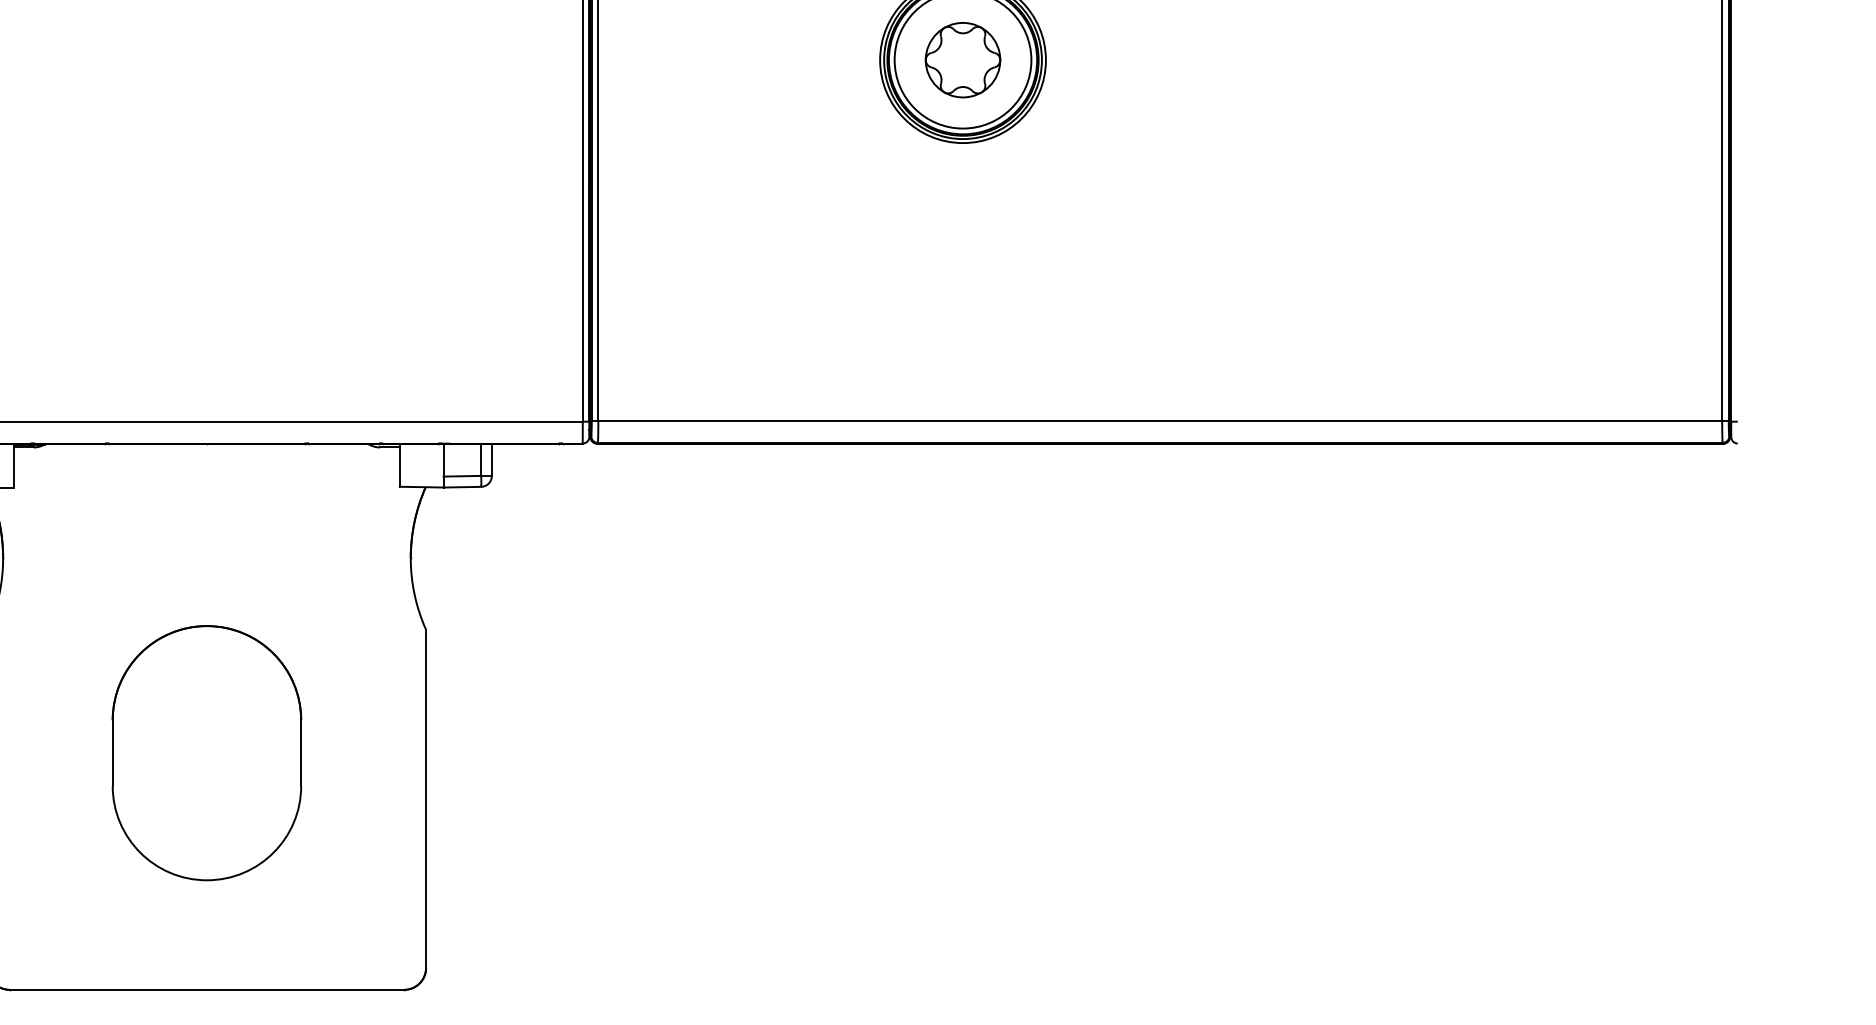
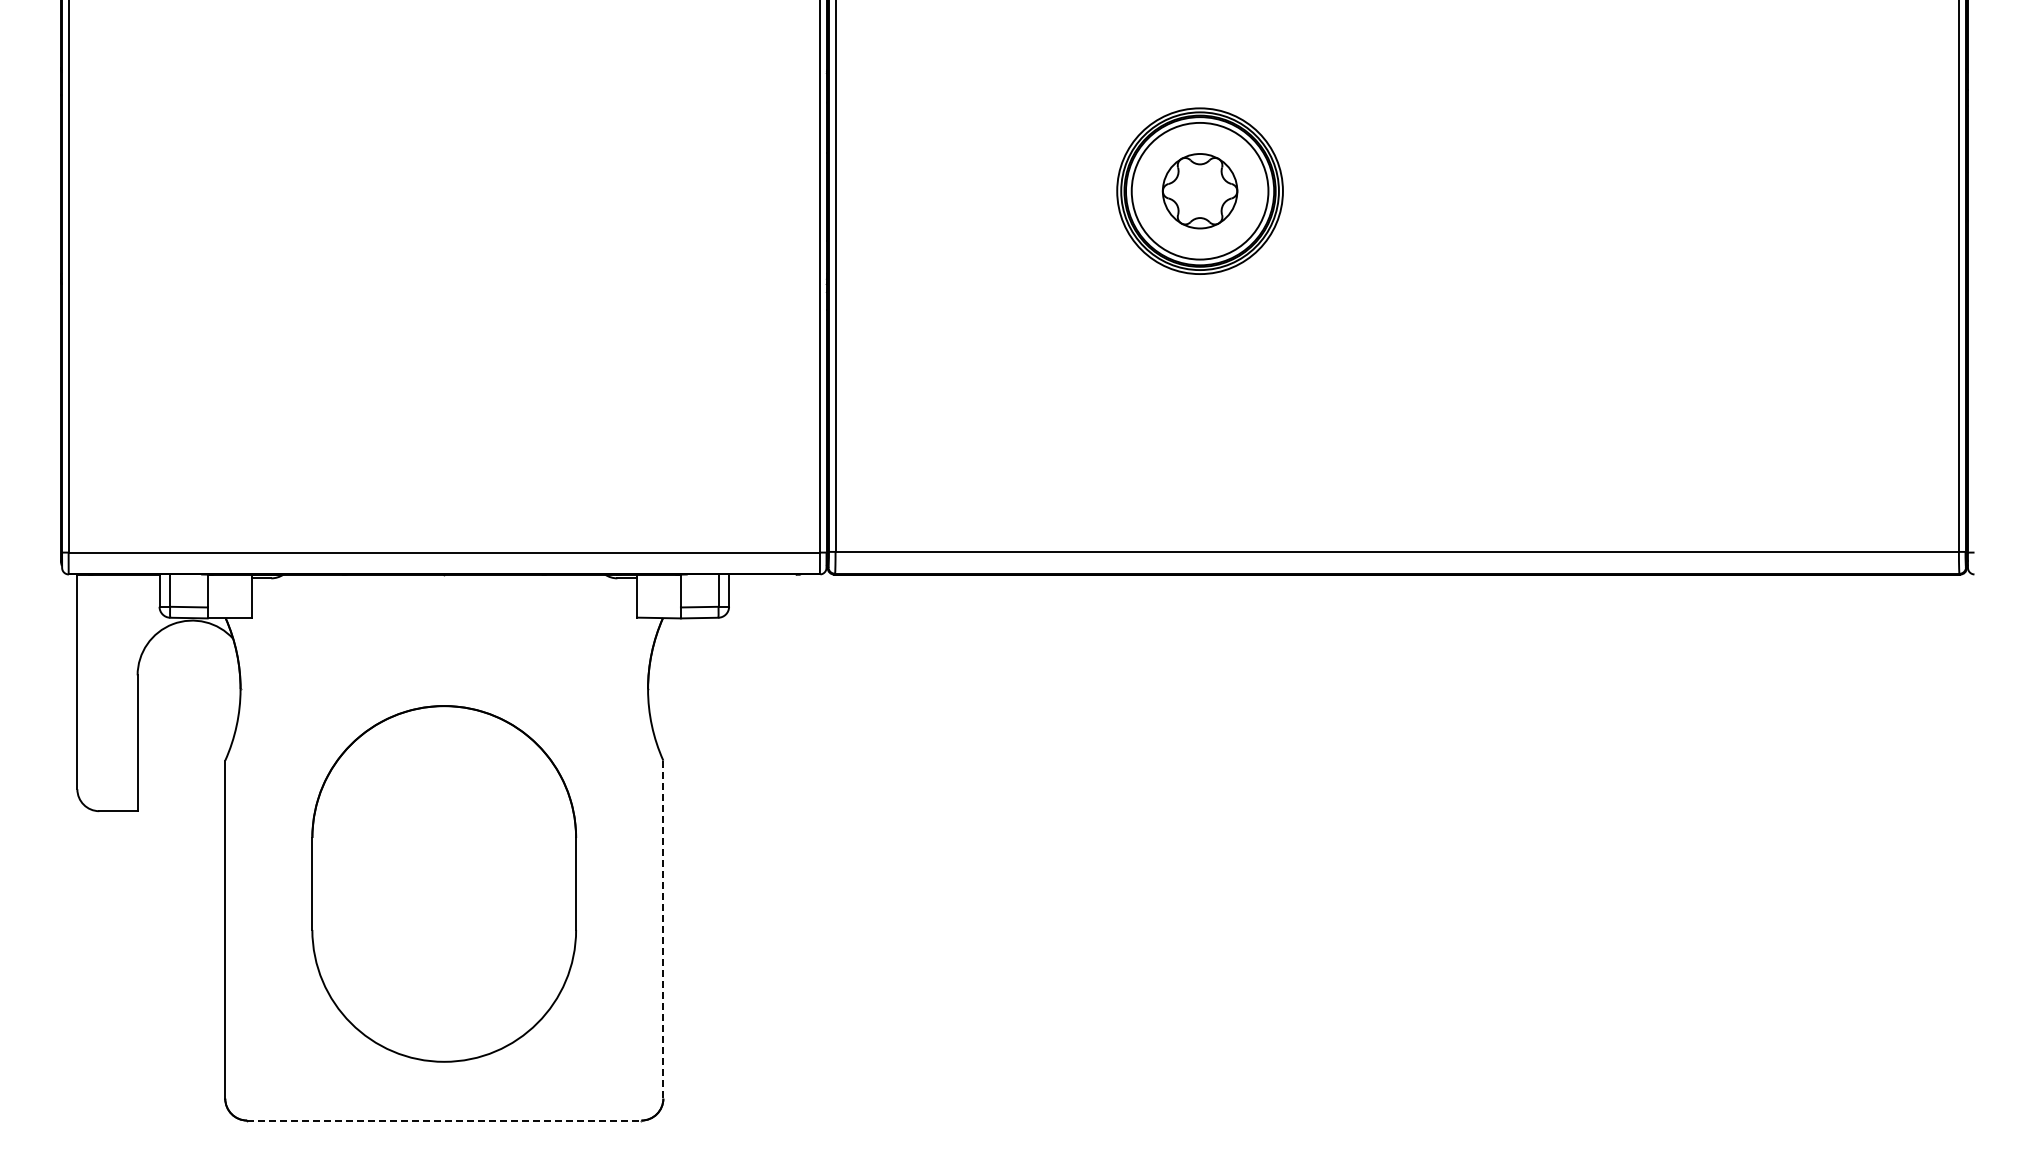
part: (207, 752) -> (444, 883), size x1.4
line: (426, 798) -> (663, 929), solid -> dashed
line: (207, 989) -> (444, 1120), solid -> dashed

